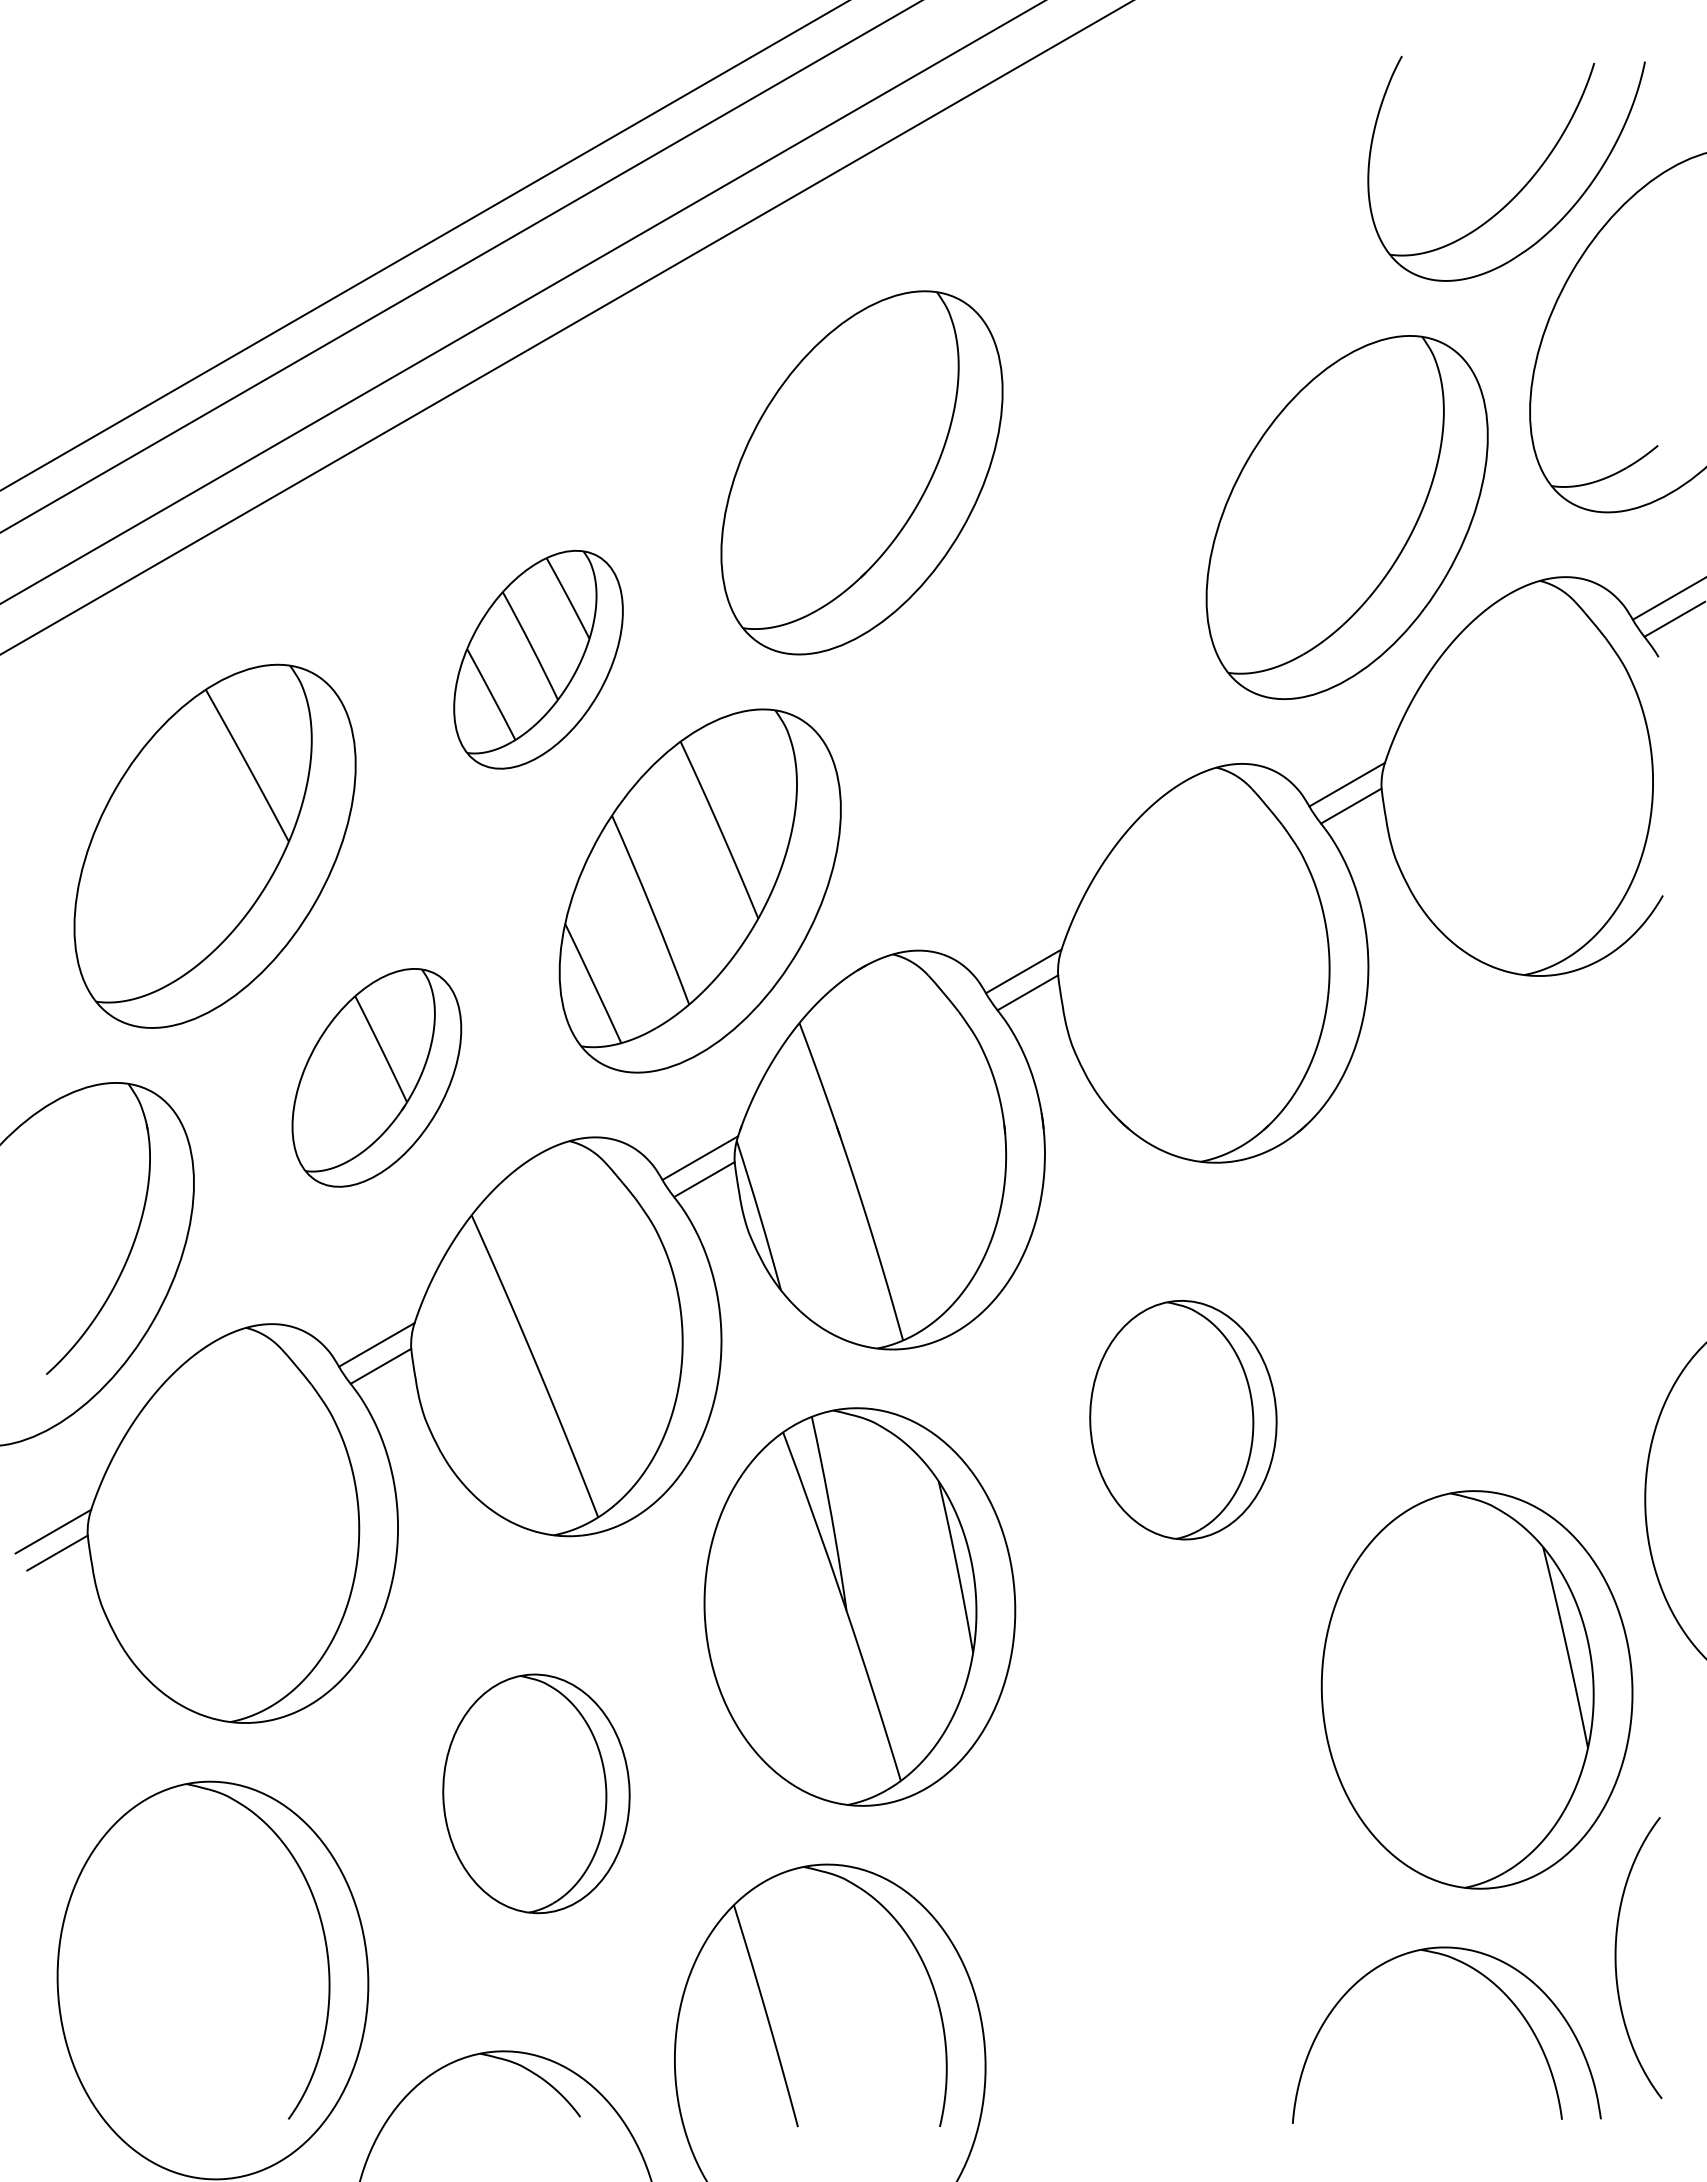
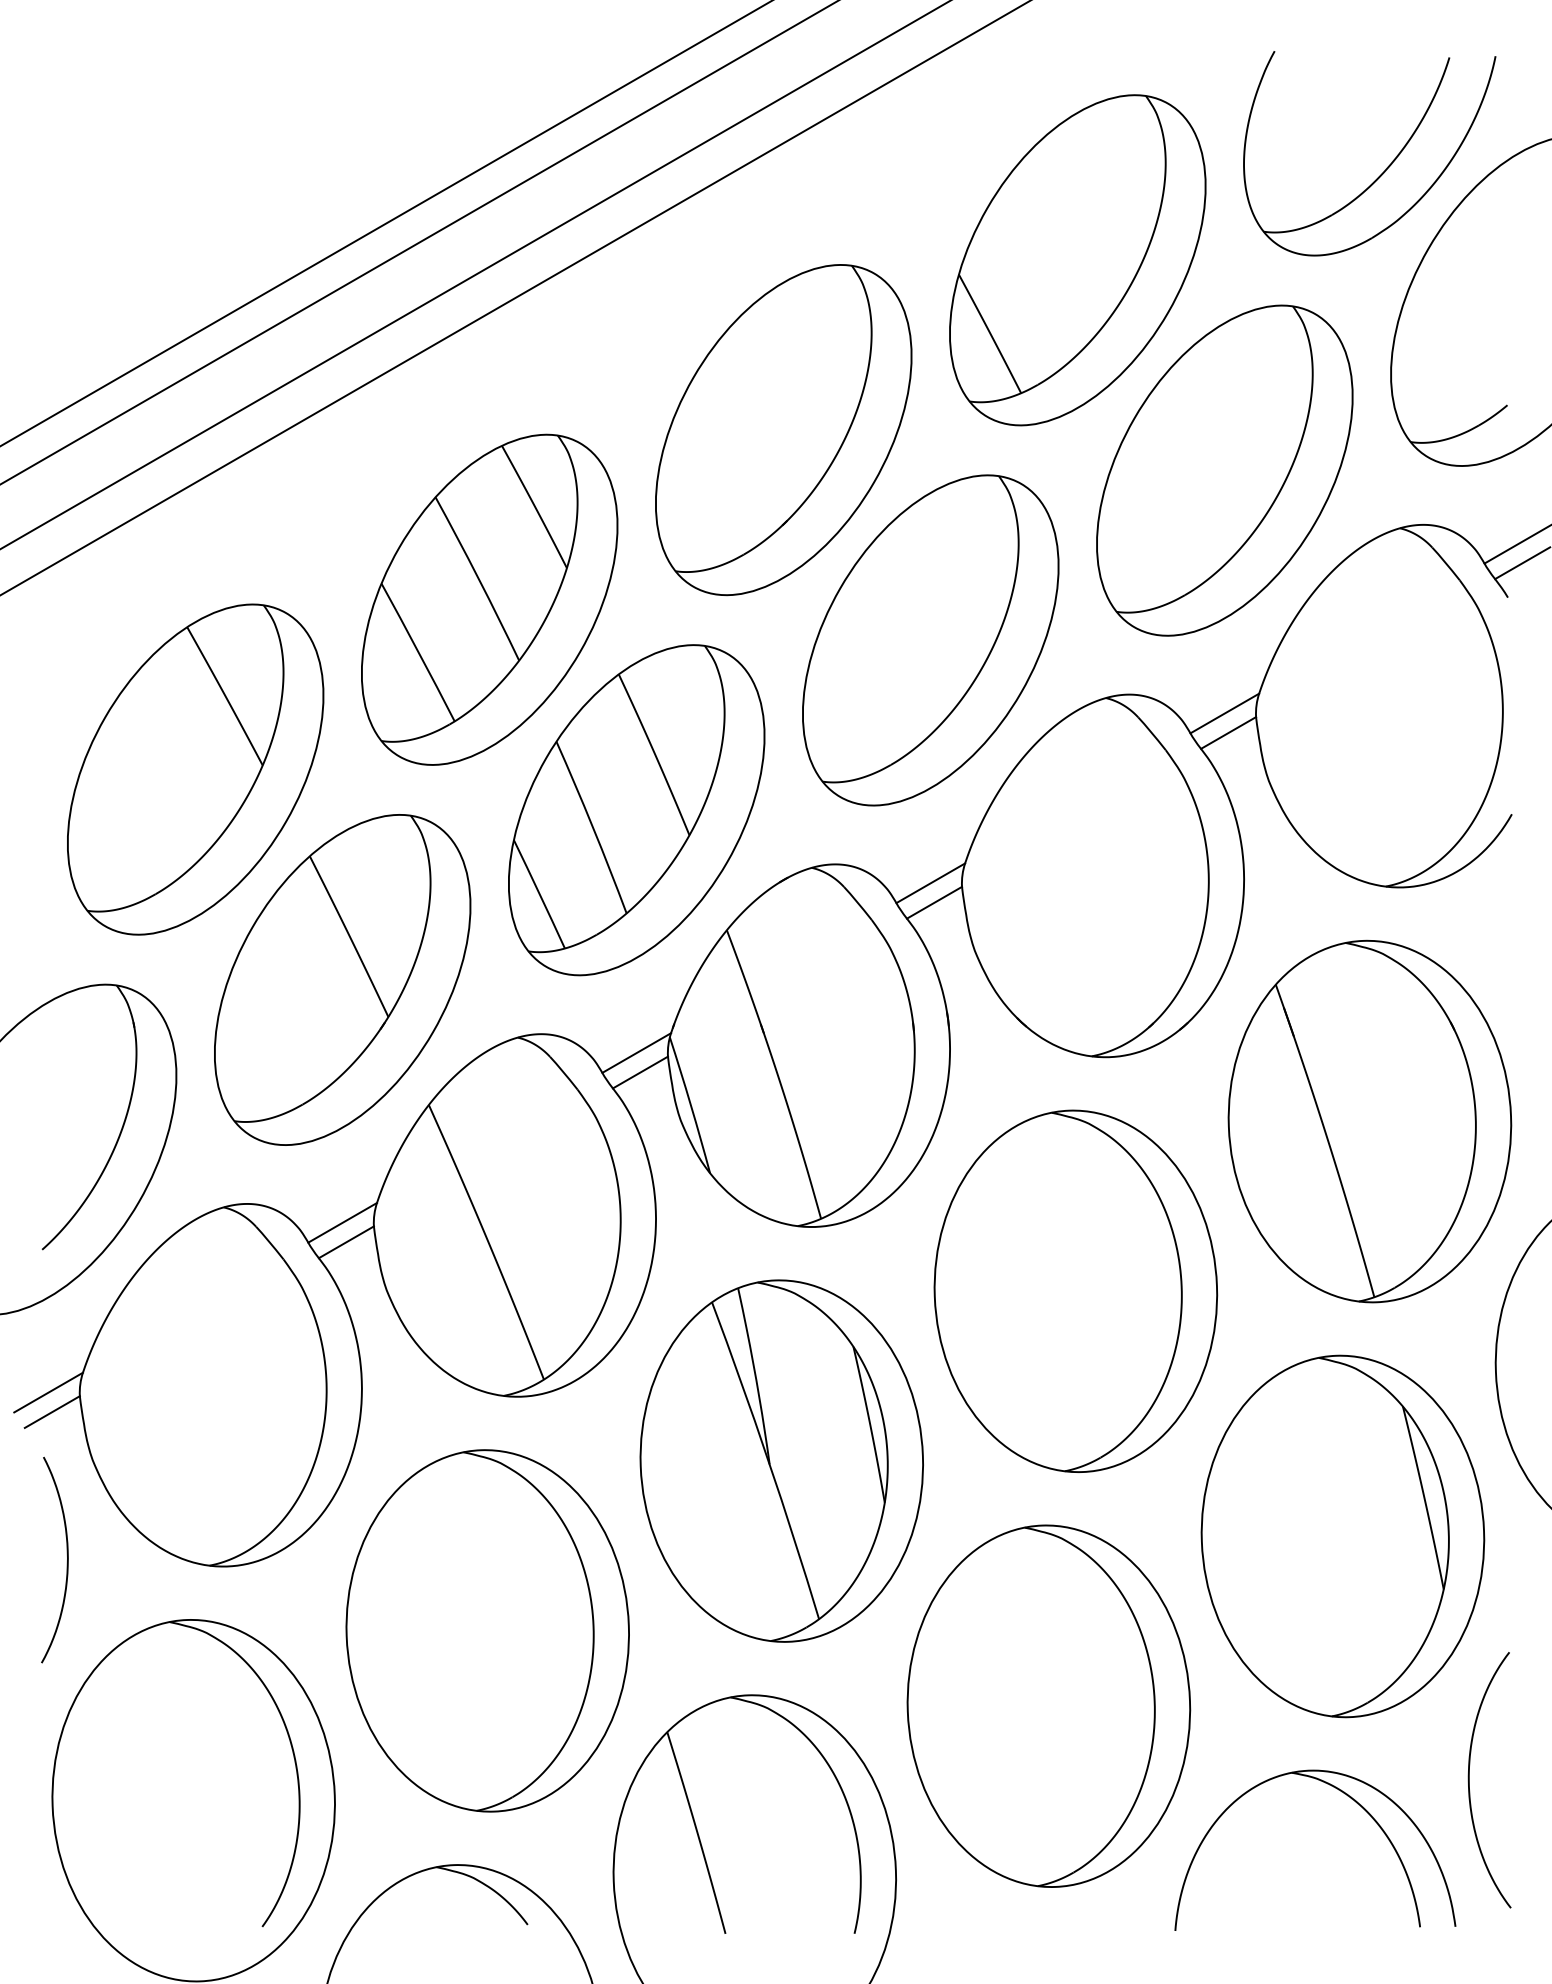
part: (1185, 285) -> (1077, 259), added
part: (538, 659) -> (489, 599), size x1.67
part: (1023, 703) -> (930, 639), added
part: (376, 1077) -> (342, 979), size x1.67
part: (1506, 1233) -> (1369, 1121), added
part: (1183, 1419) -> (1076, 1290), size x1.67
curve: (73, 1715) -> (66, 1559), added
part: (536, 1793) -> (487, 1630), size x1.67
part: (1153, 1876) -> (1048, 1706), added

